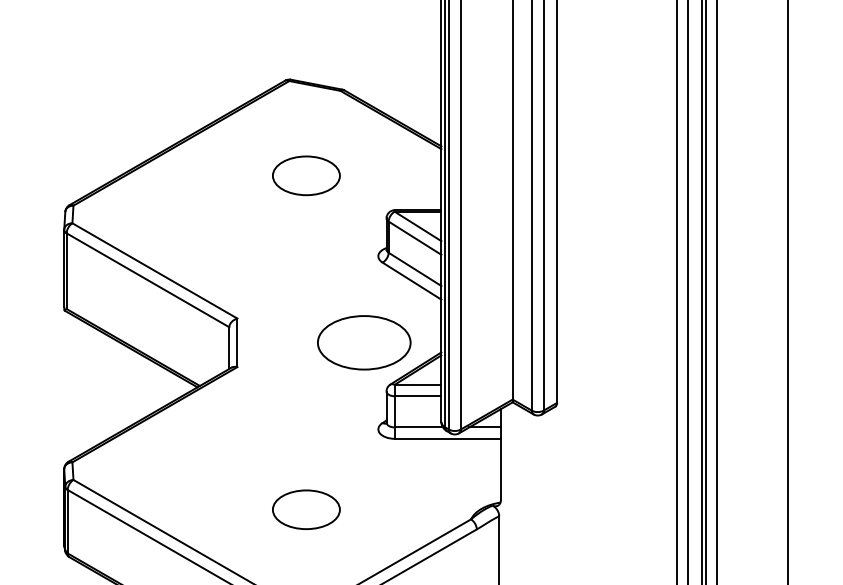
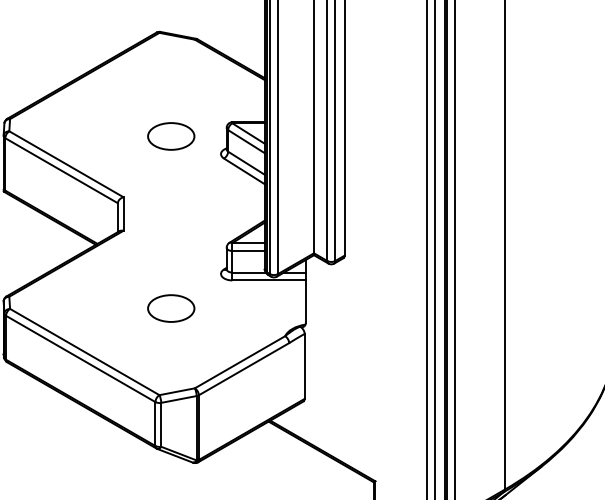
part: (306, 175) -> (171, 136), moved
part: (364, 342) -> (211, 213), removed
part: (306, 509) -> (171, 308), moved

